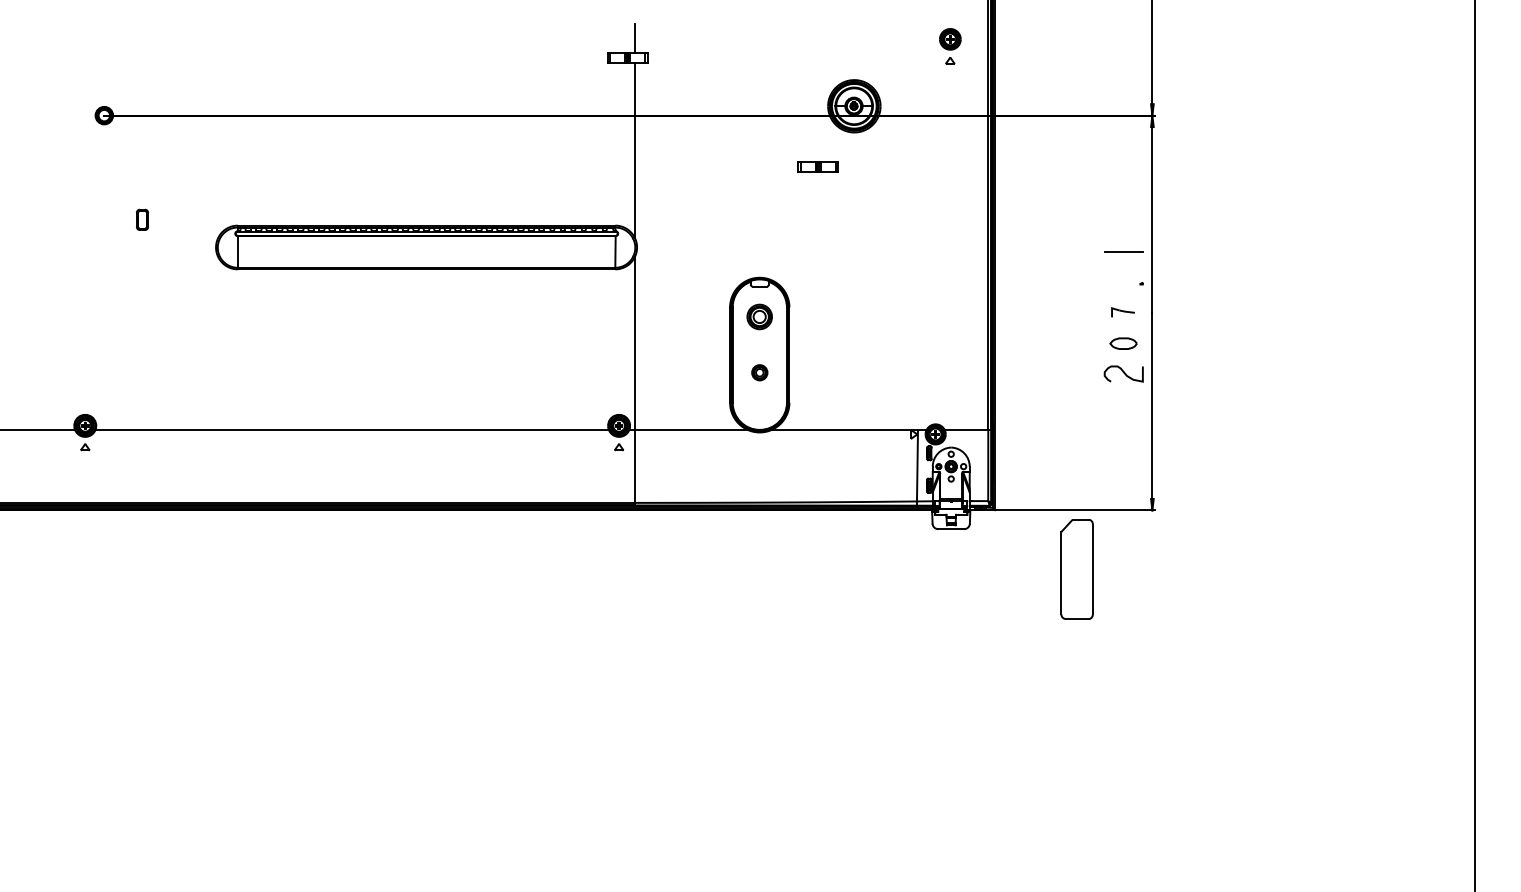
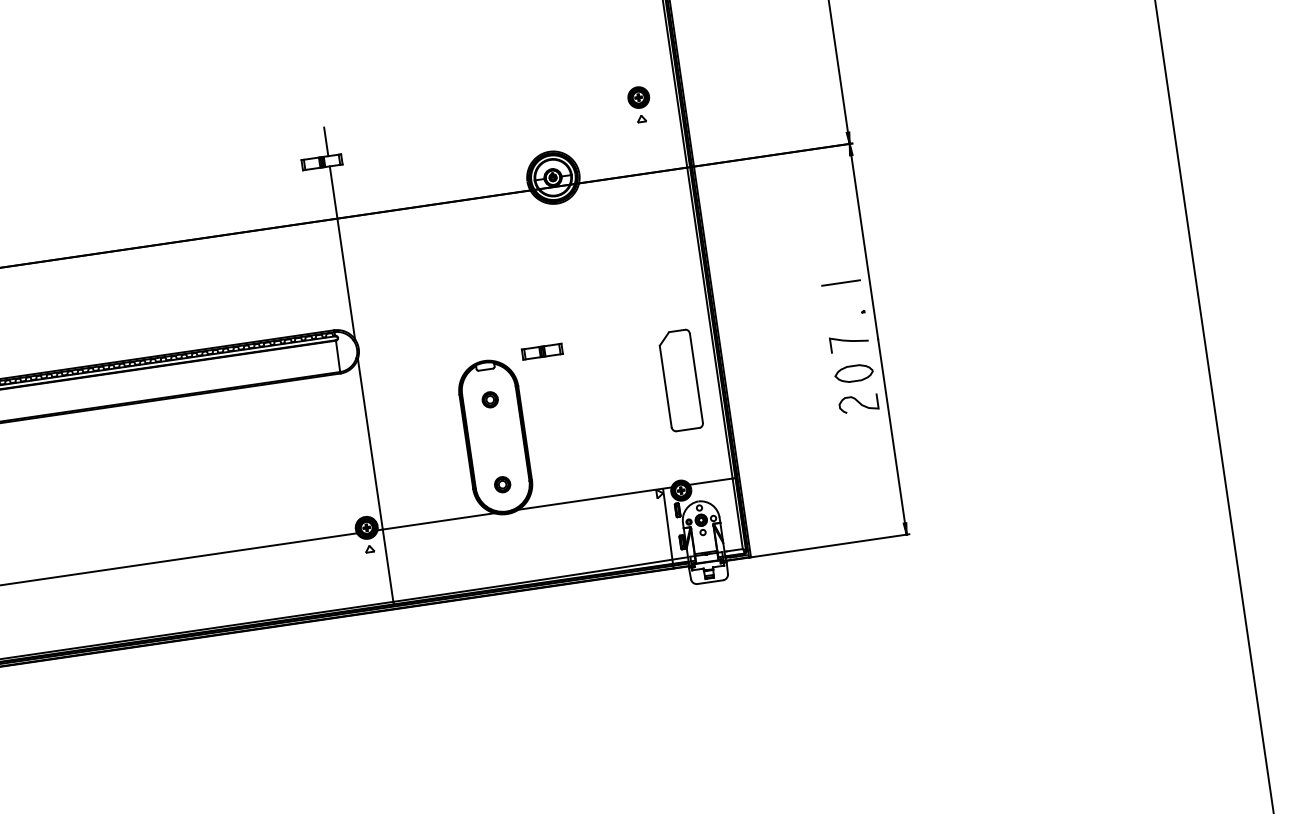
part: (817, 166) -> (541, 351), moved
part: (1122, 312) -> (848, 343), size x1.67
part: (759, 316) -> (489, 399), size x0.62
part: (1123, 343) -> (853, 373), size x1.43
part: (759, 372) -> (502, 484), moved
part: (1076, 569) -> (680, 380), moved

